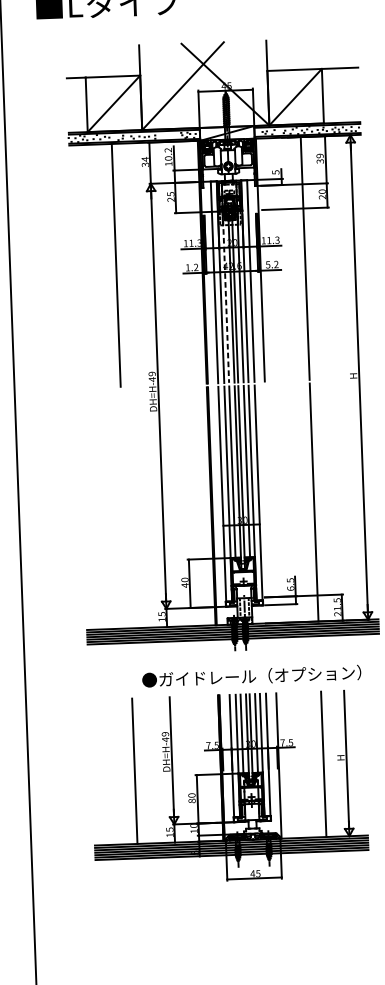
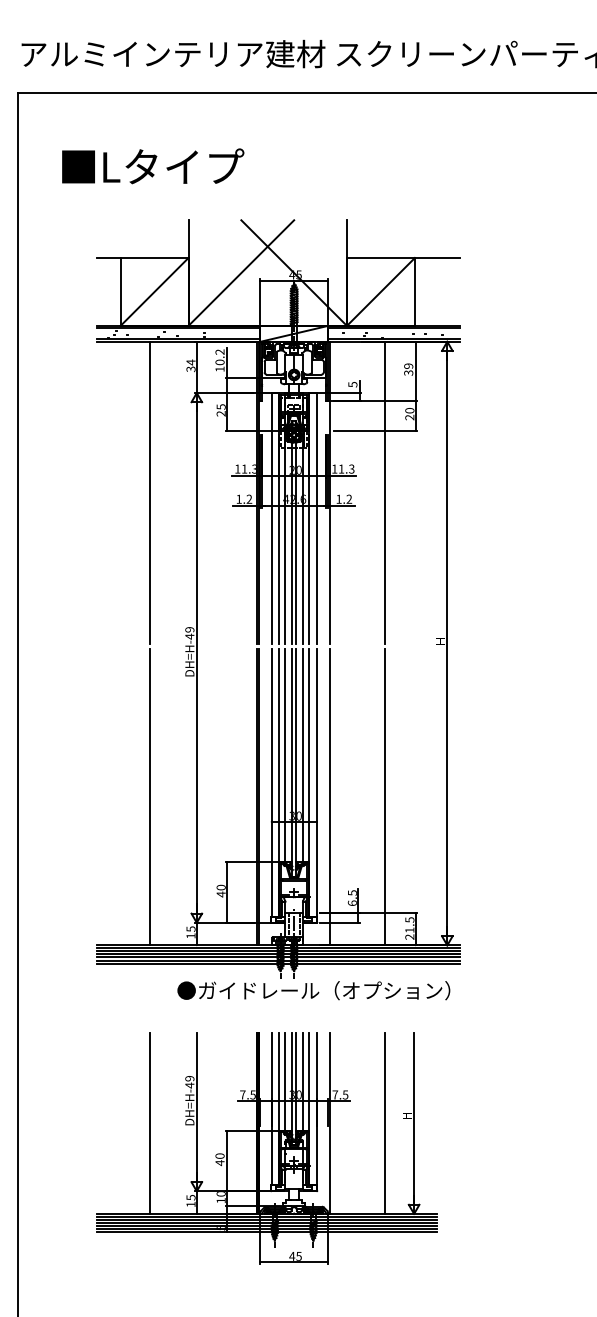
text: (267, 264) -> (338, 498), 5.2 -> 1.2
line: (226, 297) -> (285, 537), dashed -> solid
line: (269, 503) -> (329, 796), added
line: (125, 508) -> (150, 796), added
text: (251, 676) -> (313, 990), moved
text: (191, 801) -> (219, 1163), 80 -> 40

